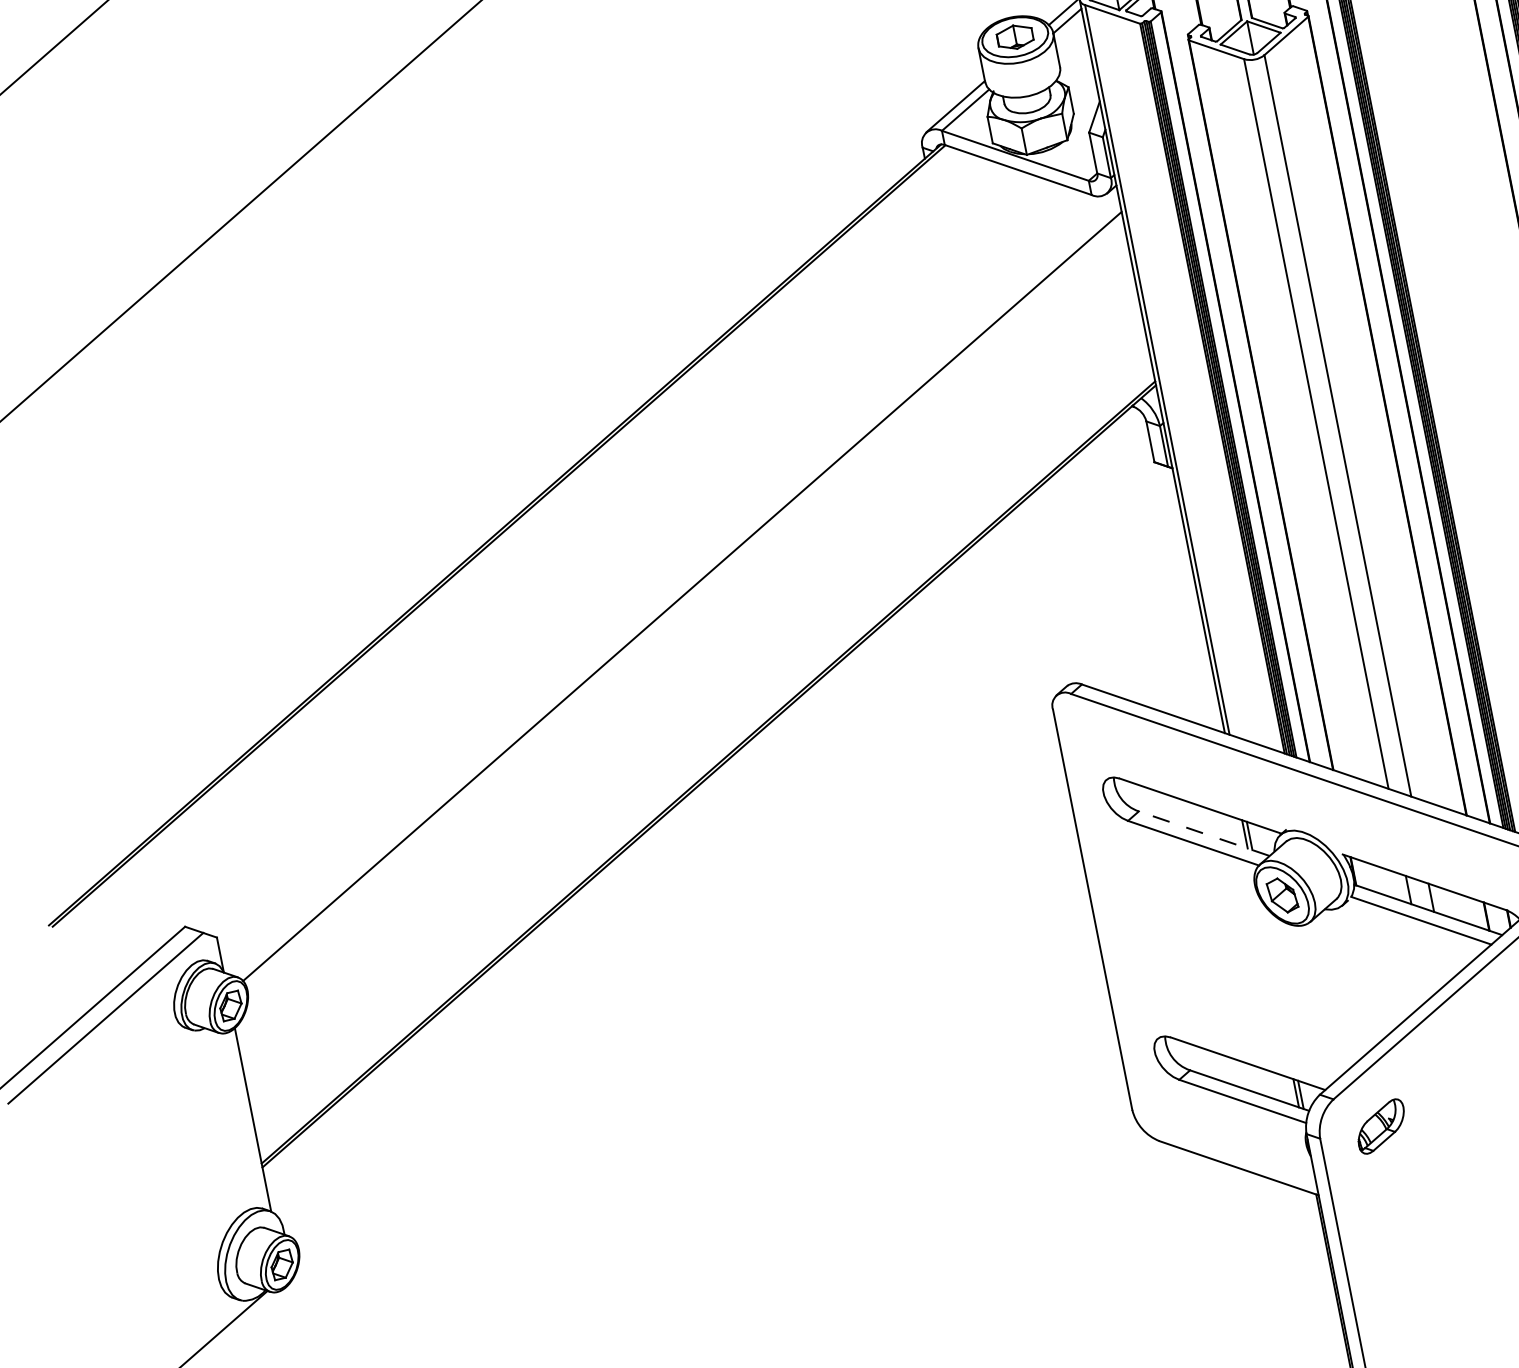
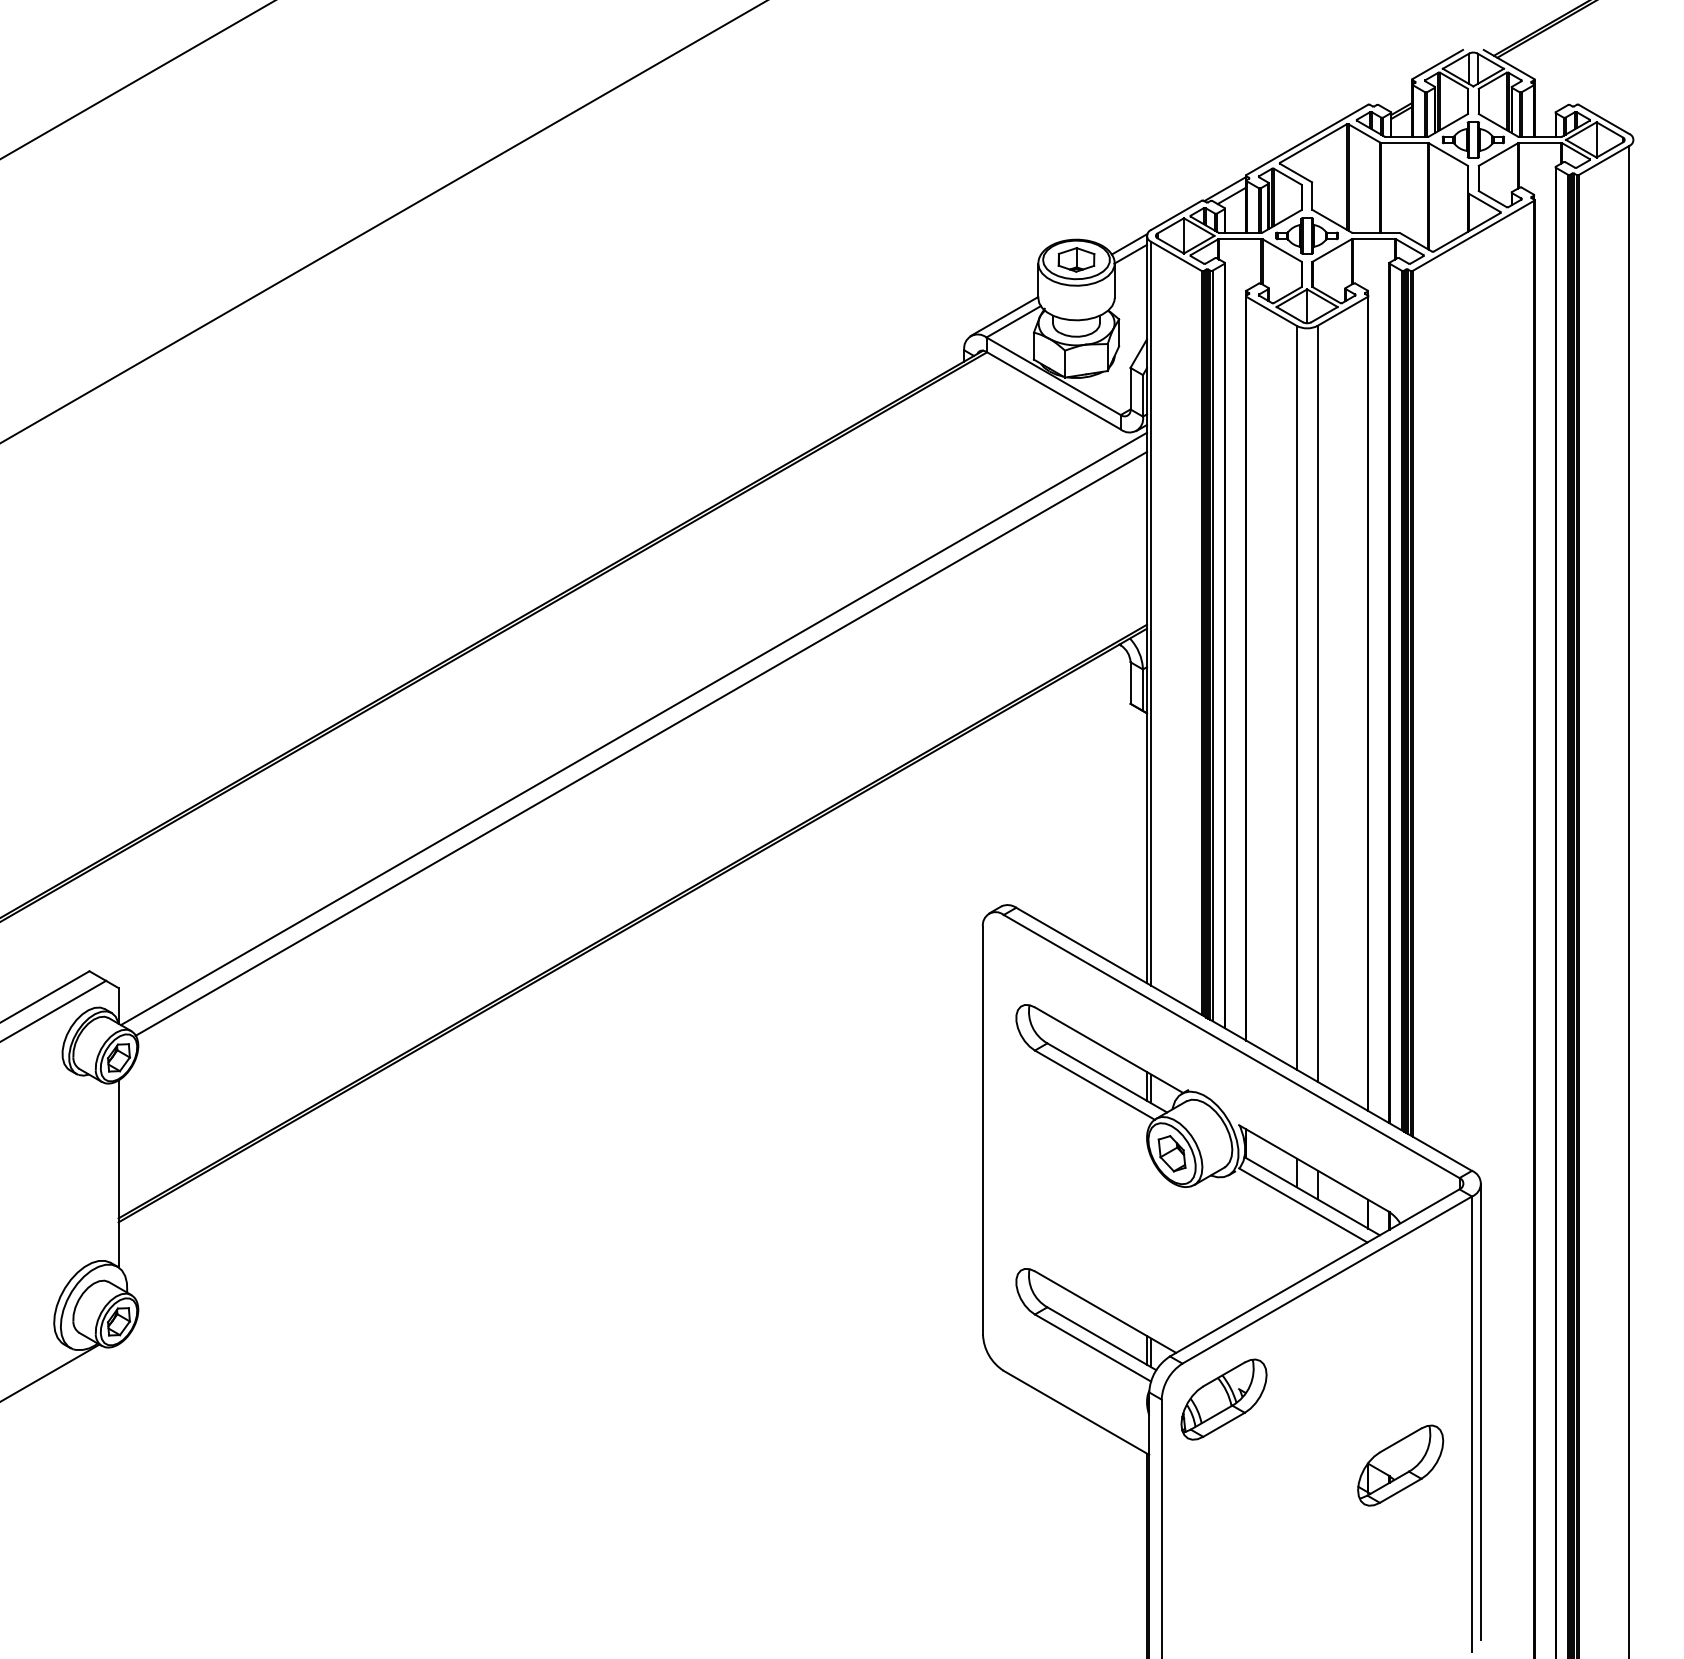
line: (671, 582) -> (633, 728), added
line: (1203, 833) -> (1106, 1077), dashed -> solid
part: (1380, 1126) -> (1223, 1399), size x1.67

